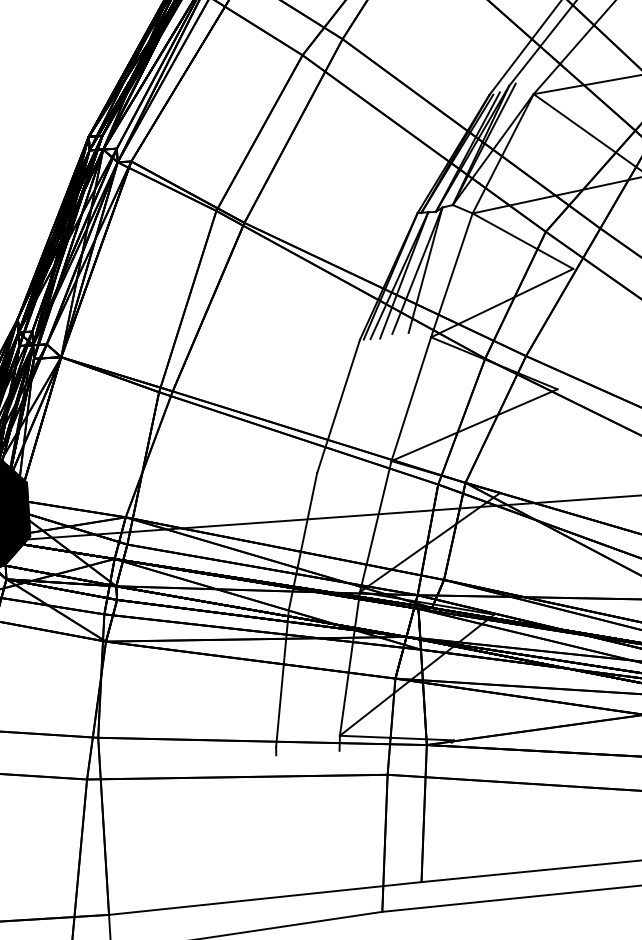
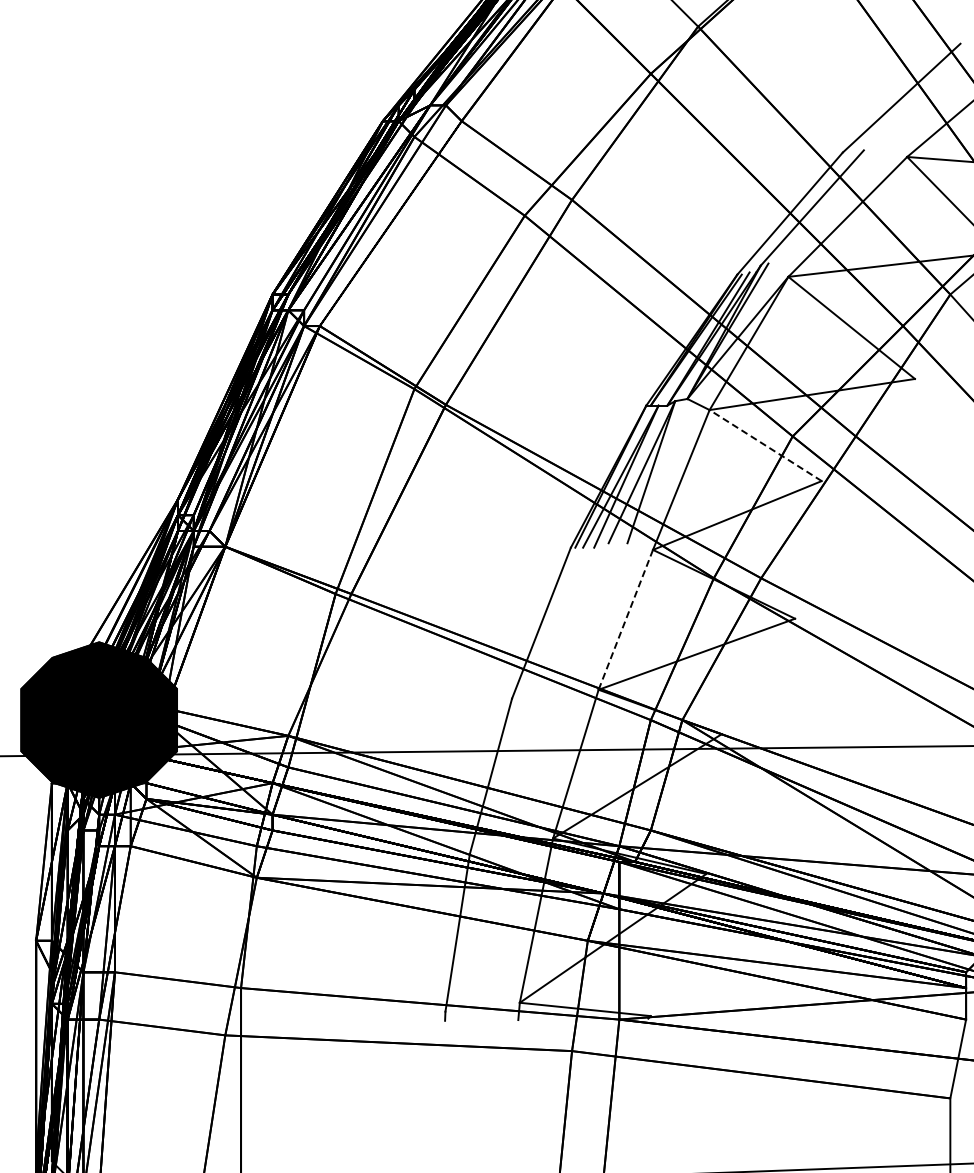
line: (522, 241) -> (765, 445), solid -> dashed
line: (411, 399) -> (625, 620), solid -> dashed

